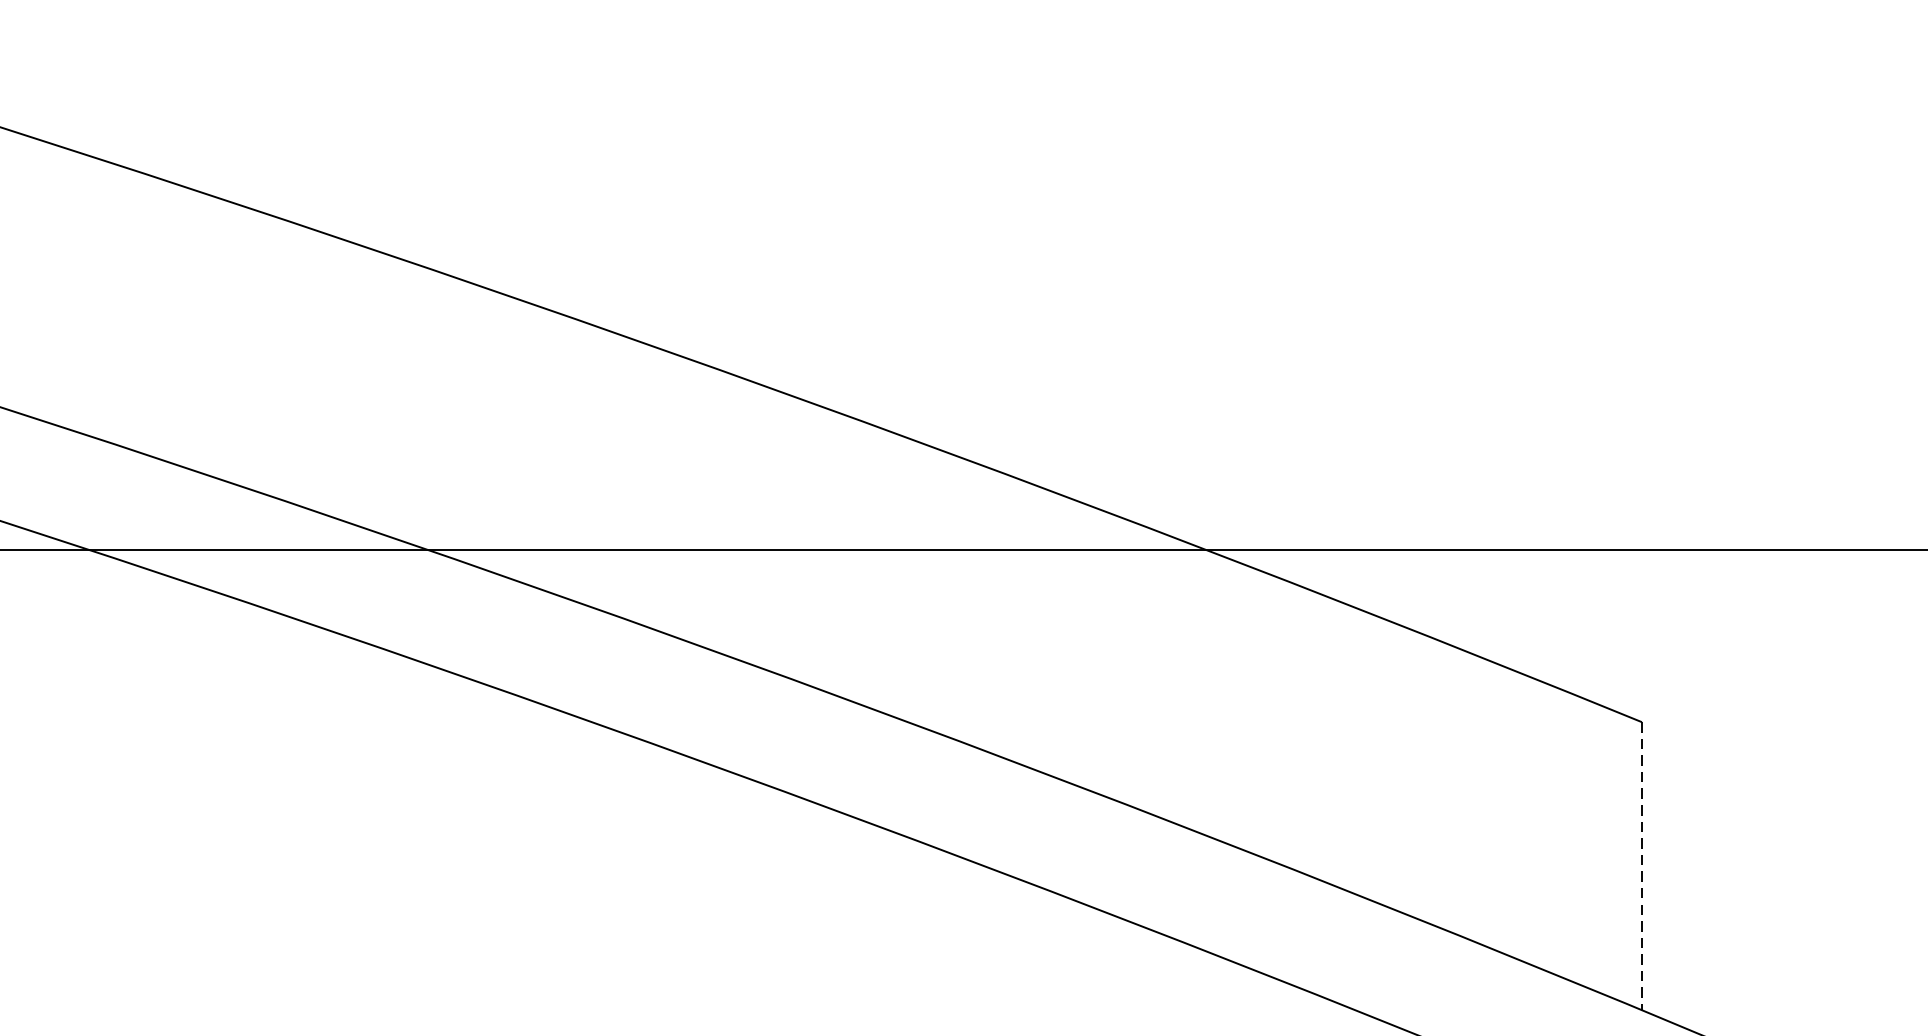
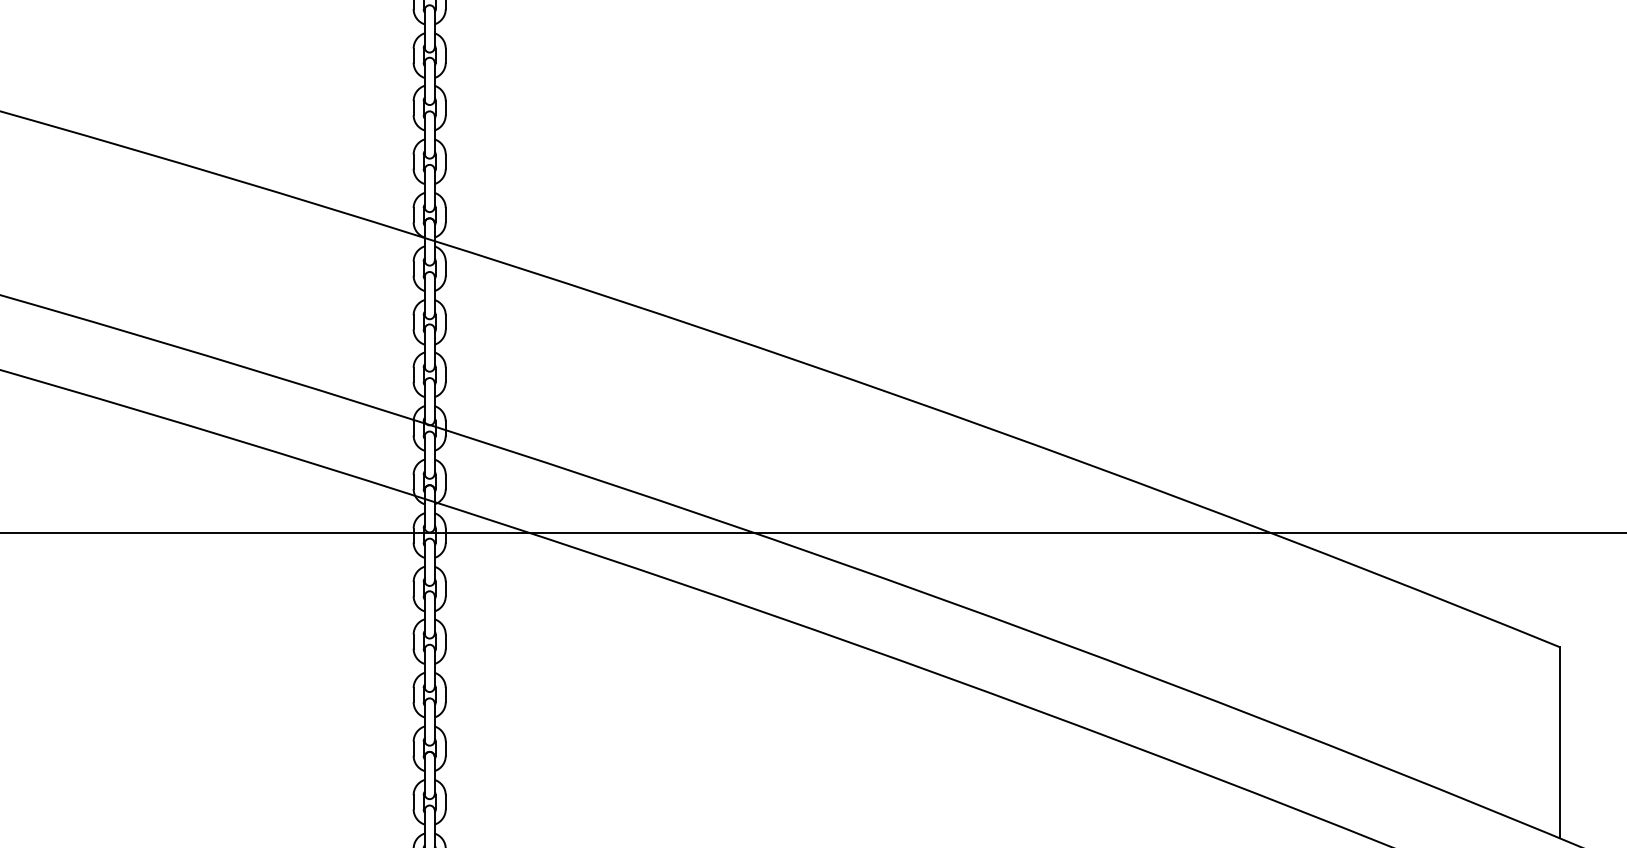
line: (1641, 865) -> (1559, 742), dashed -> solid

